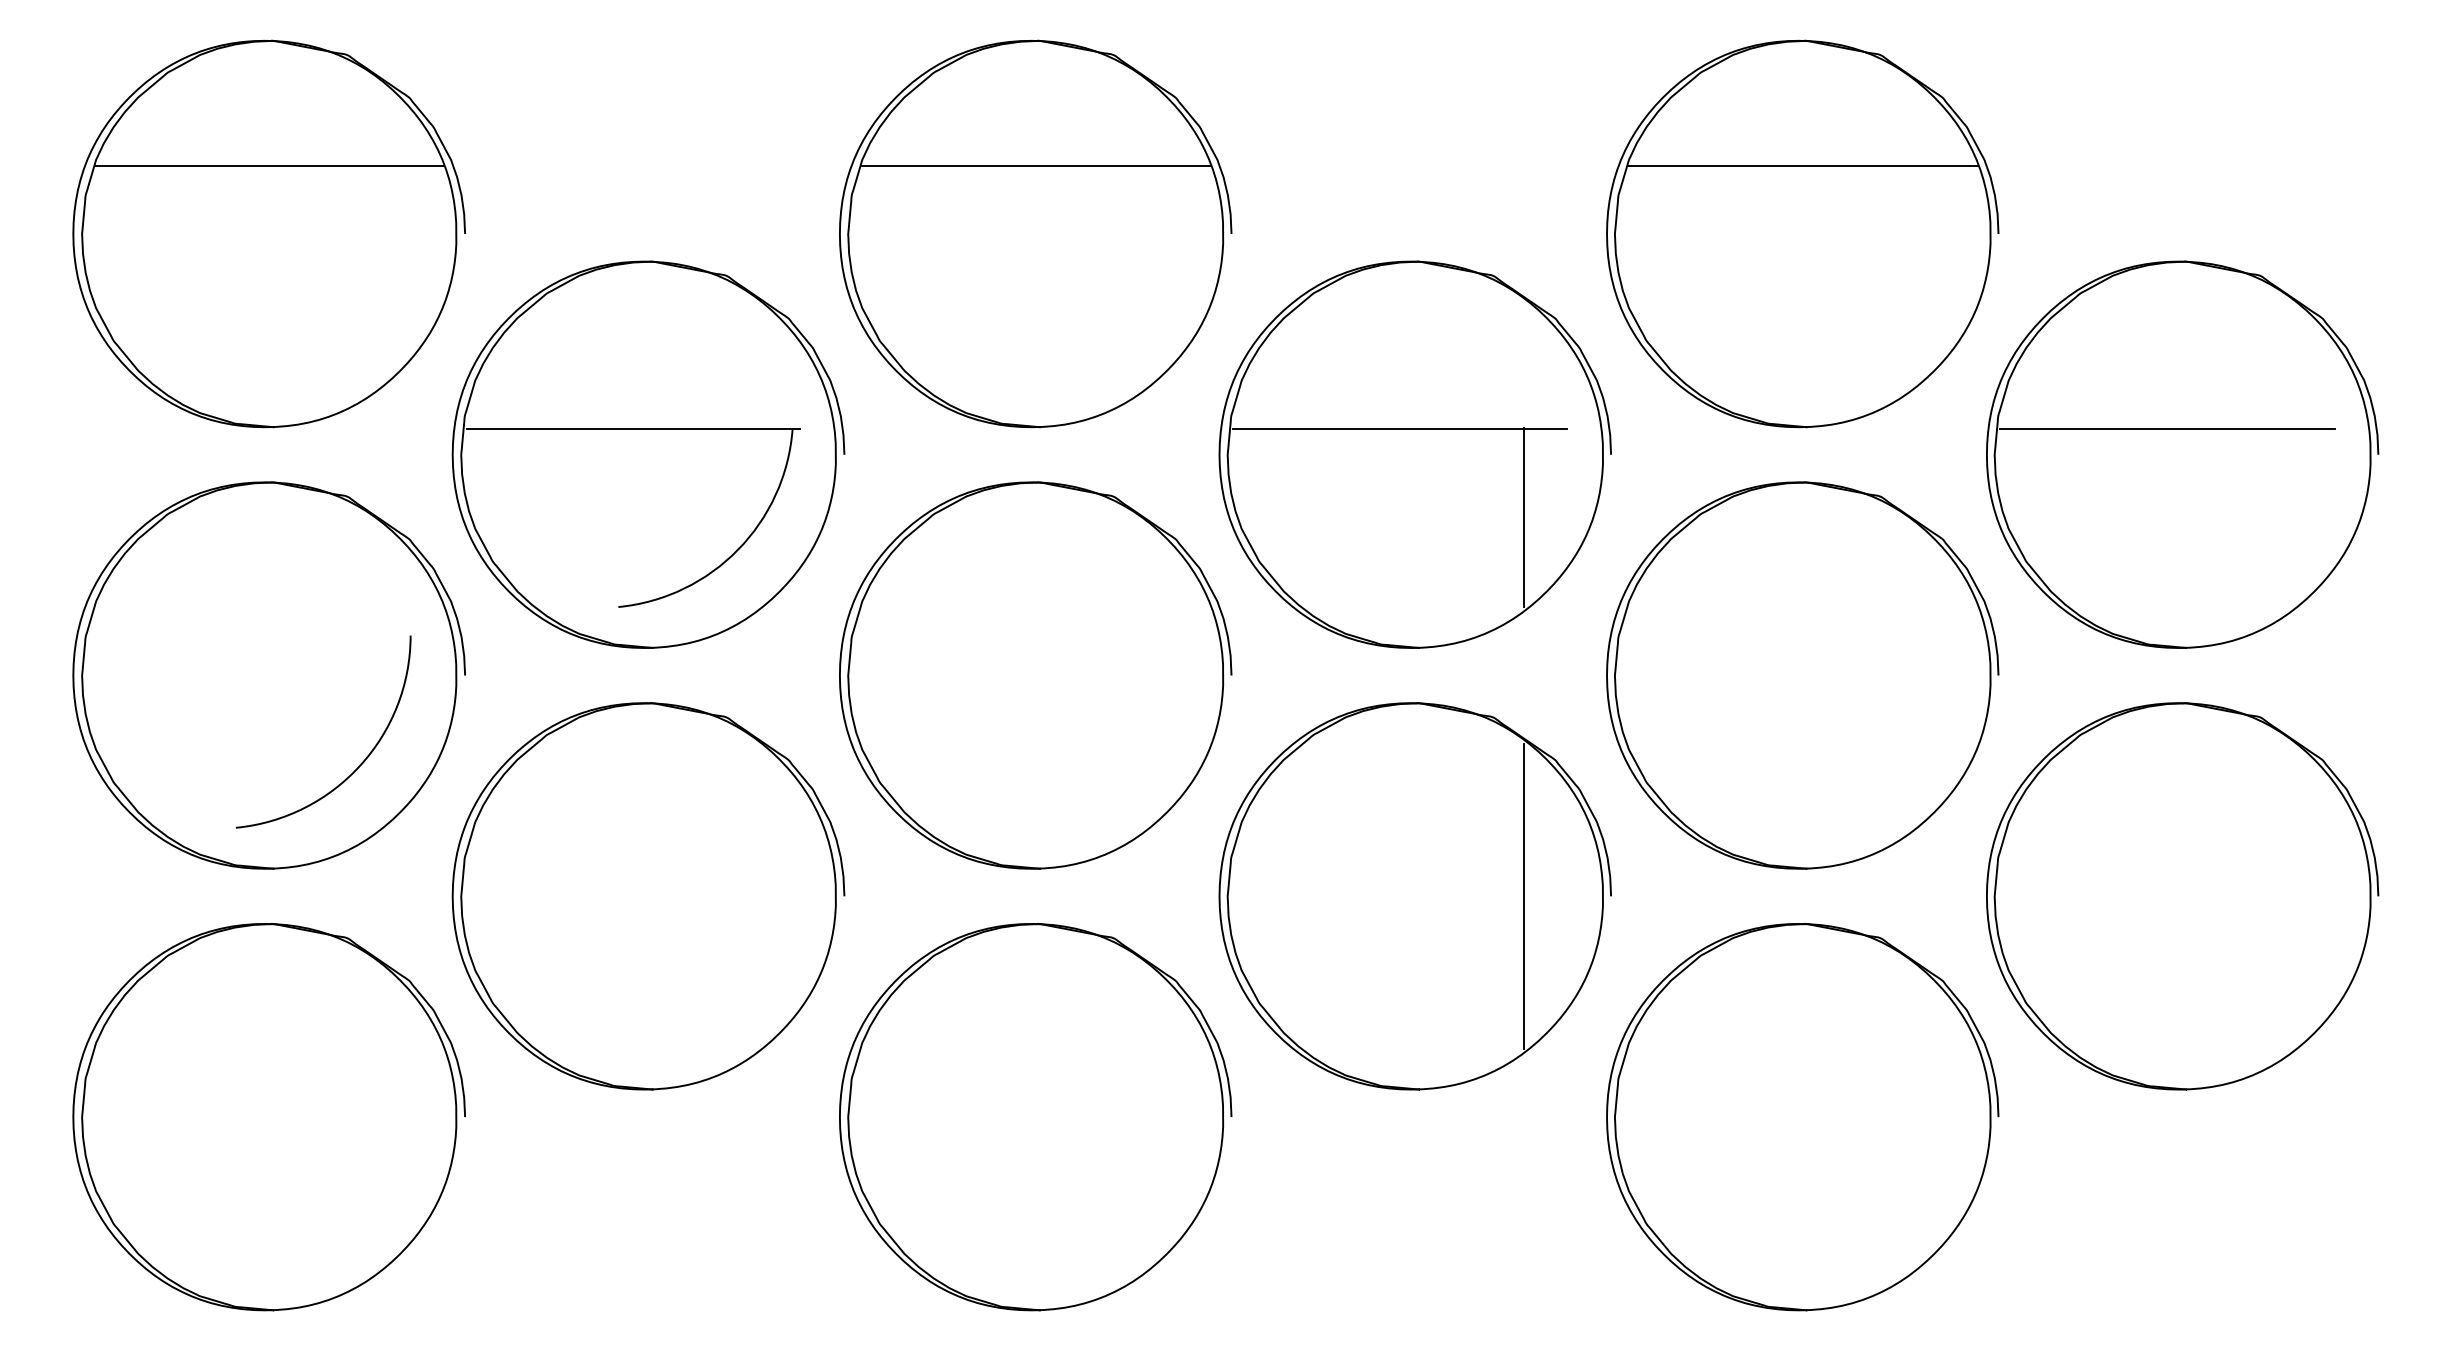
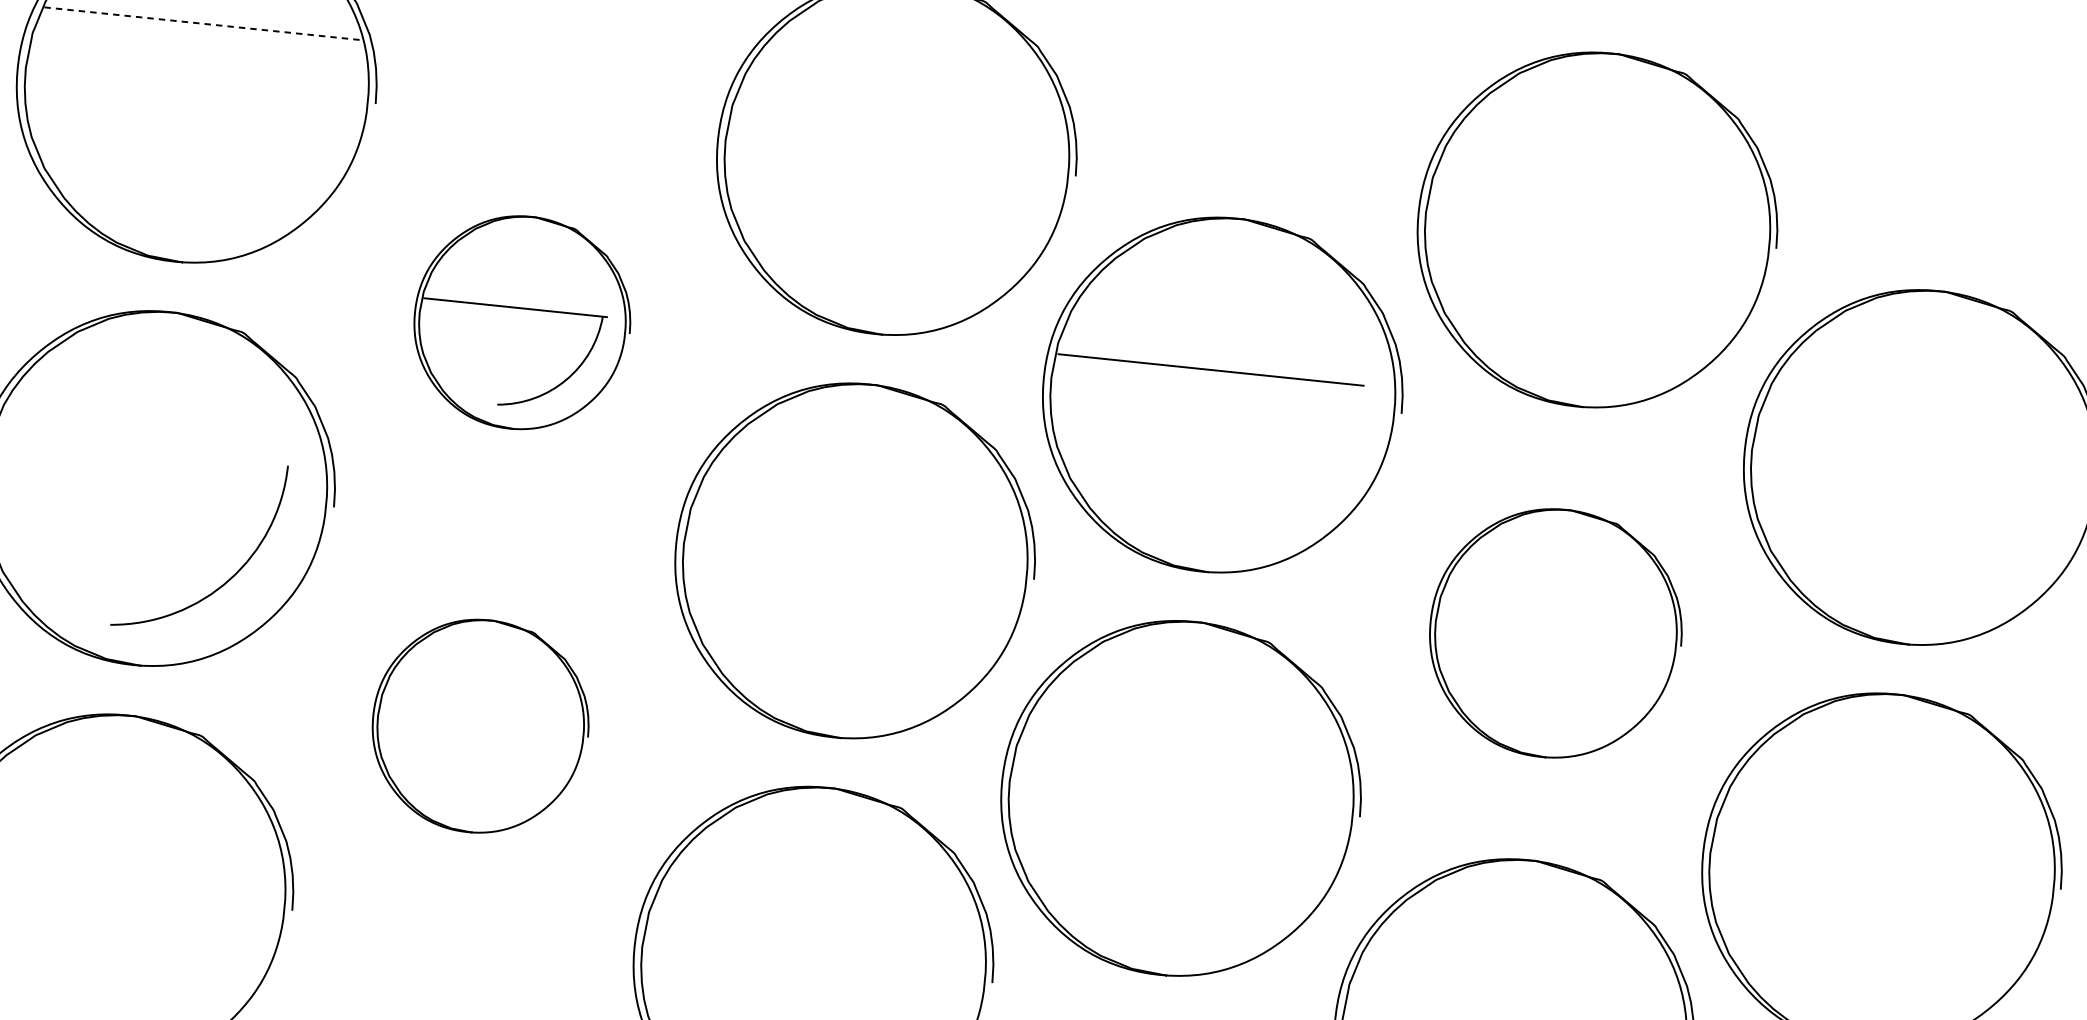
line: (270, 166) -> (204, 24), solid -> dashed
line: (1035, 166) -> (903, 96), removed
line: (1803, 166) -> (1604, 168), removed
line: (2167, 428) -> (1912, 442), removed
part: (648, 454) -> (522, 322), size x0.6
line: (1523, 517) -> (1315, 462), removed
part: (1802, 675) -> (1555, 633), size x0.7
line: (1523, 895) -> (1280, 808), removed
part: (648, 896) -> (480, 726), size x0.6

